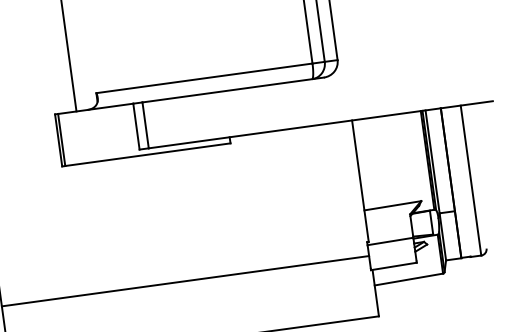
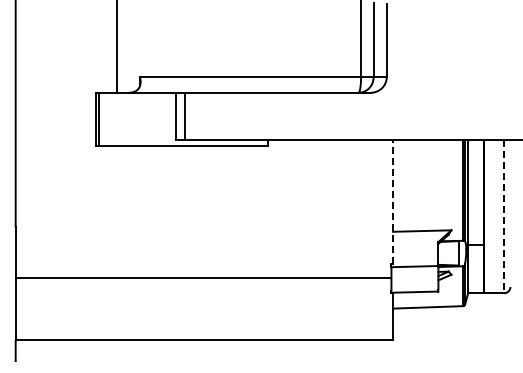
line: (360, 180) -> (393, 201), solid -> dashed
line: (471, 180) -> (504, 216), solid -> dashed

